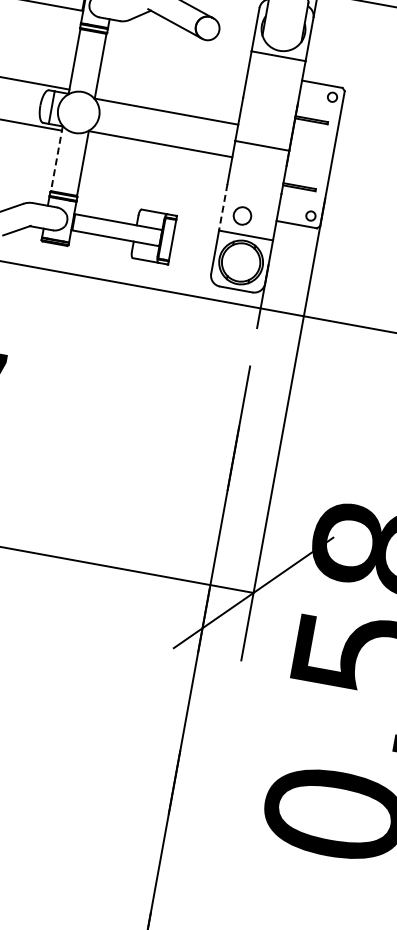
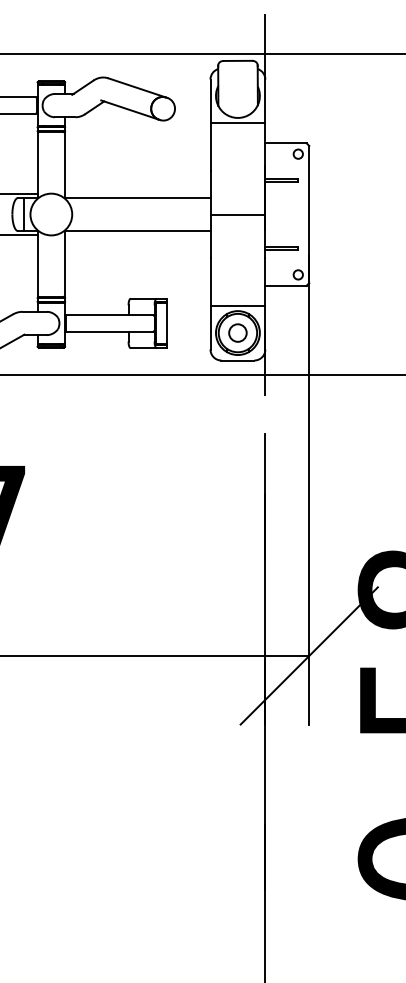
line: (57, 159) -> (38, 264), dashed -> solid
line: (223, 207) -> (210, 282), dashed -> solid
circle: (242, 215) -> (237, 332), moved

